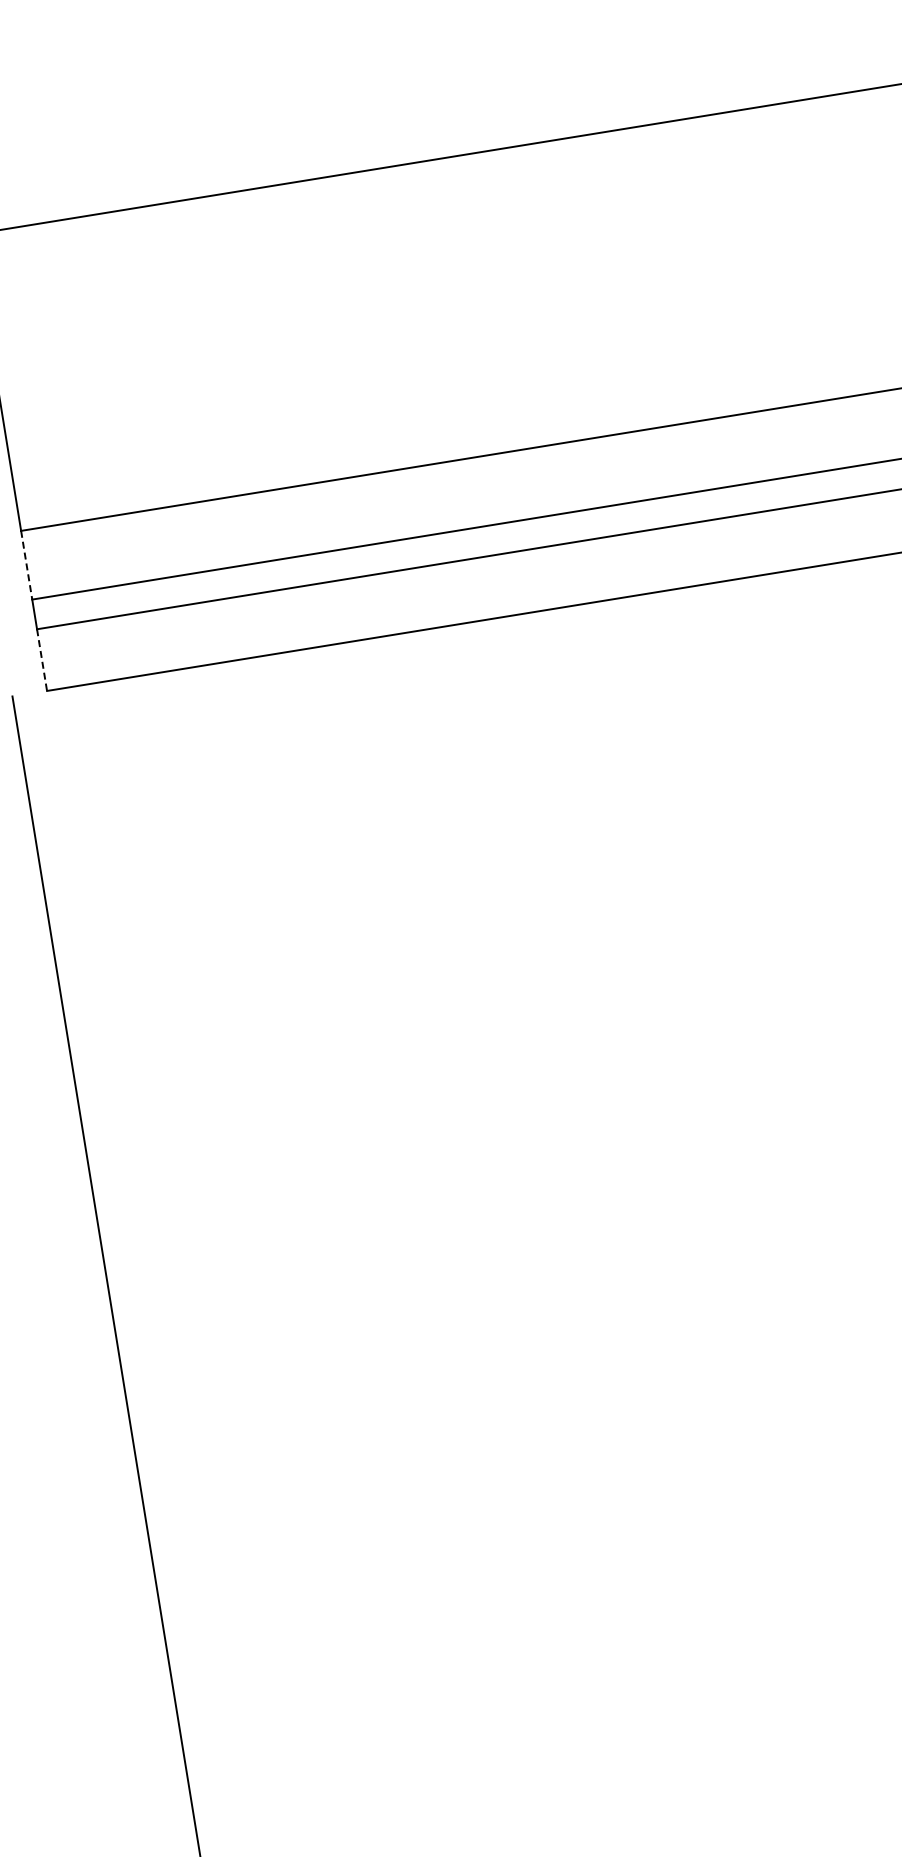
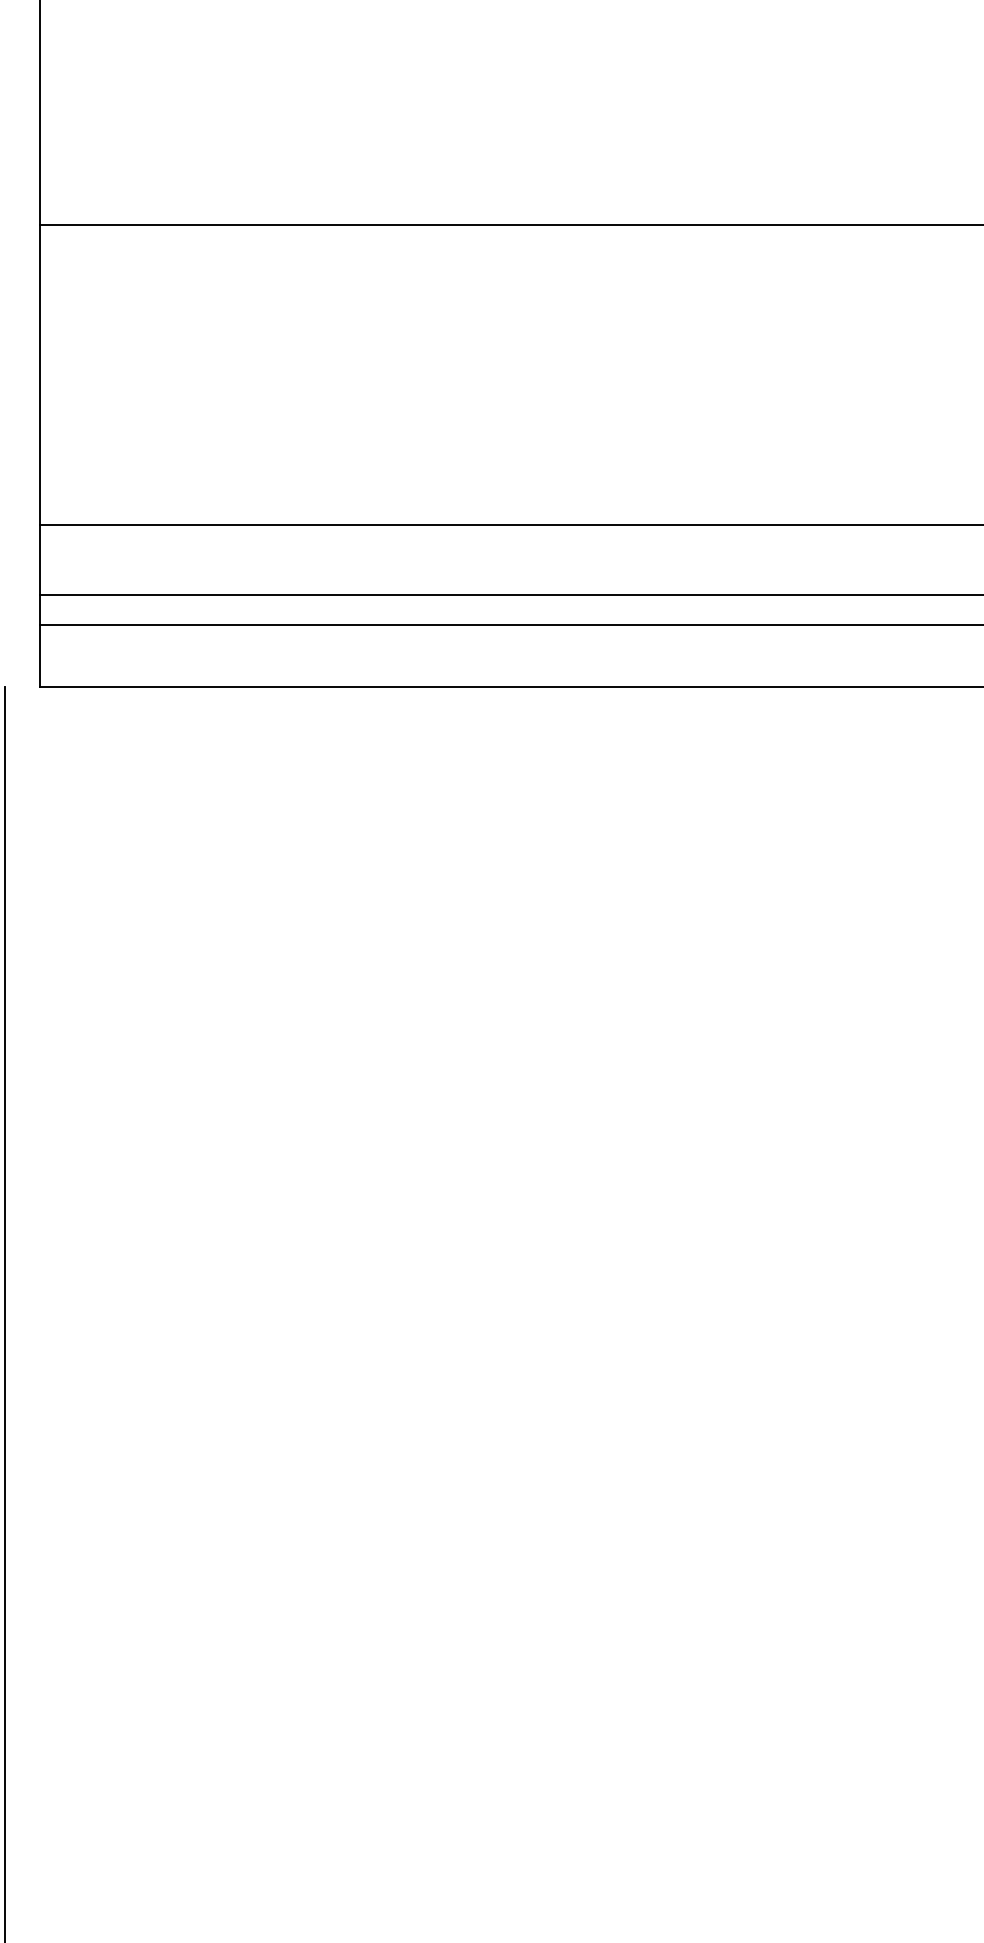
line: (27, 565) -> (40, 560), dashed -> solid
line: (42, 660) -> (40, 656), dashed -> solid

